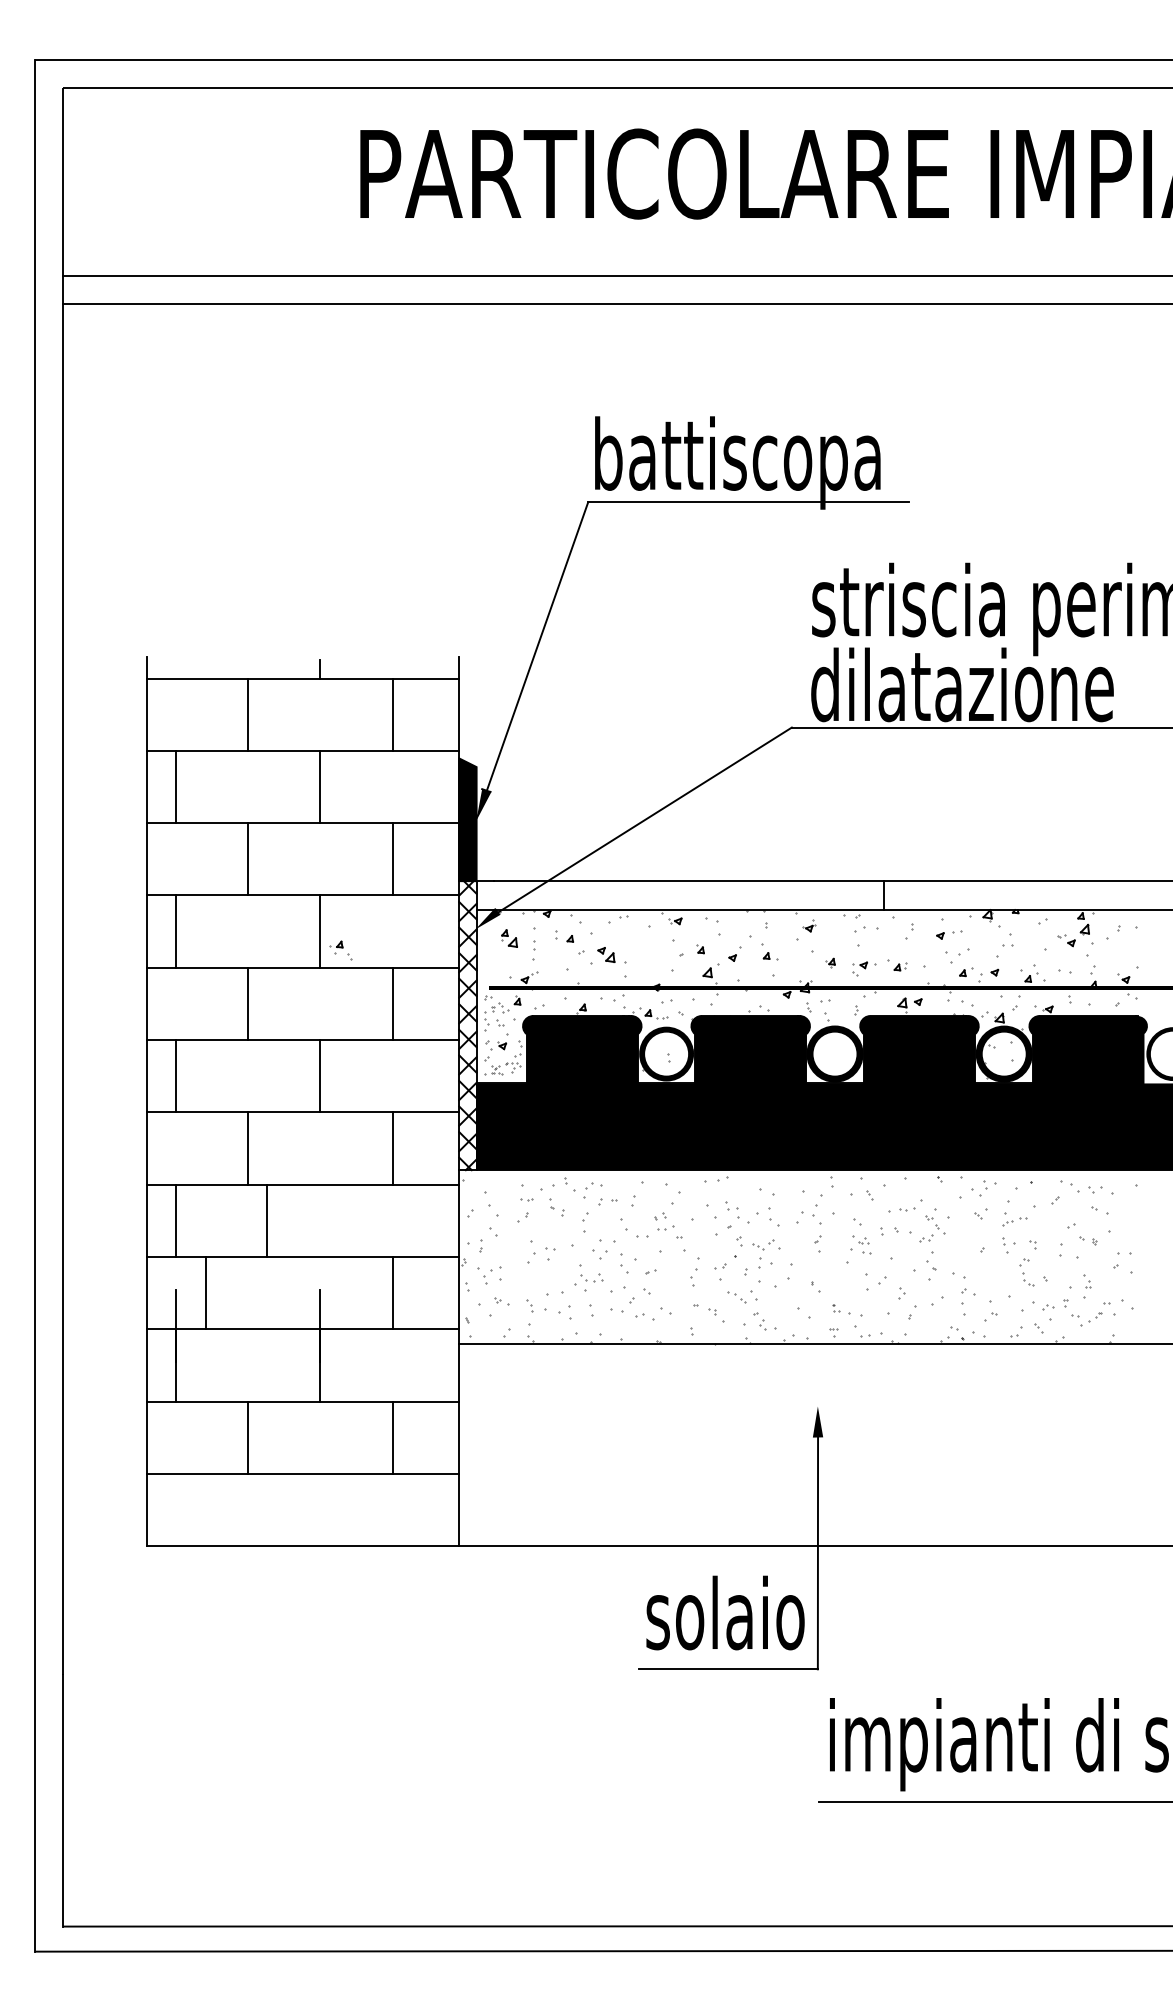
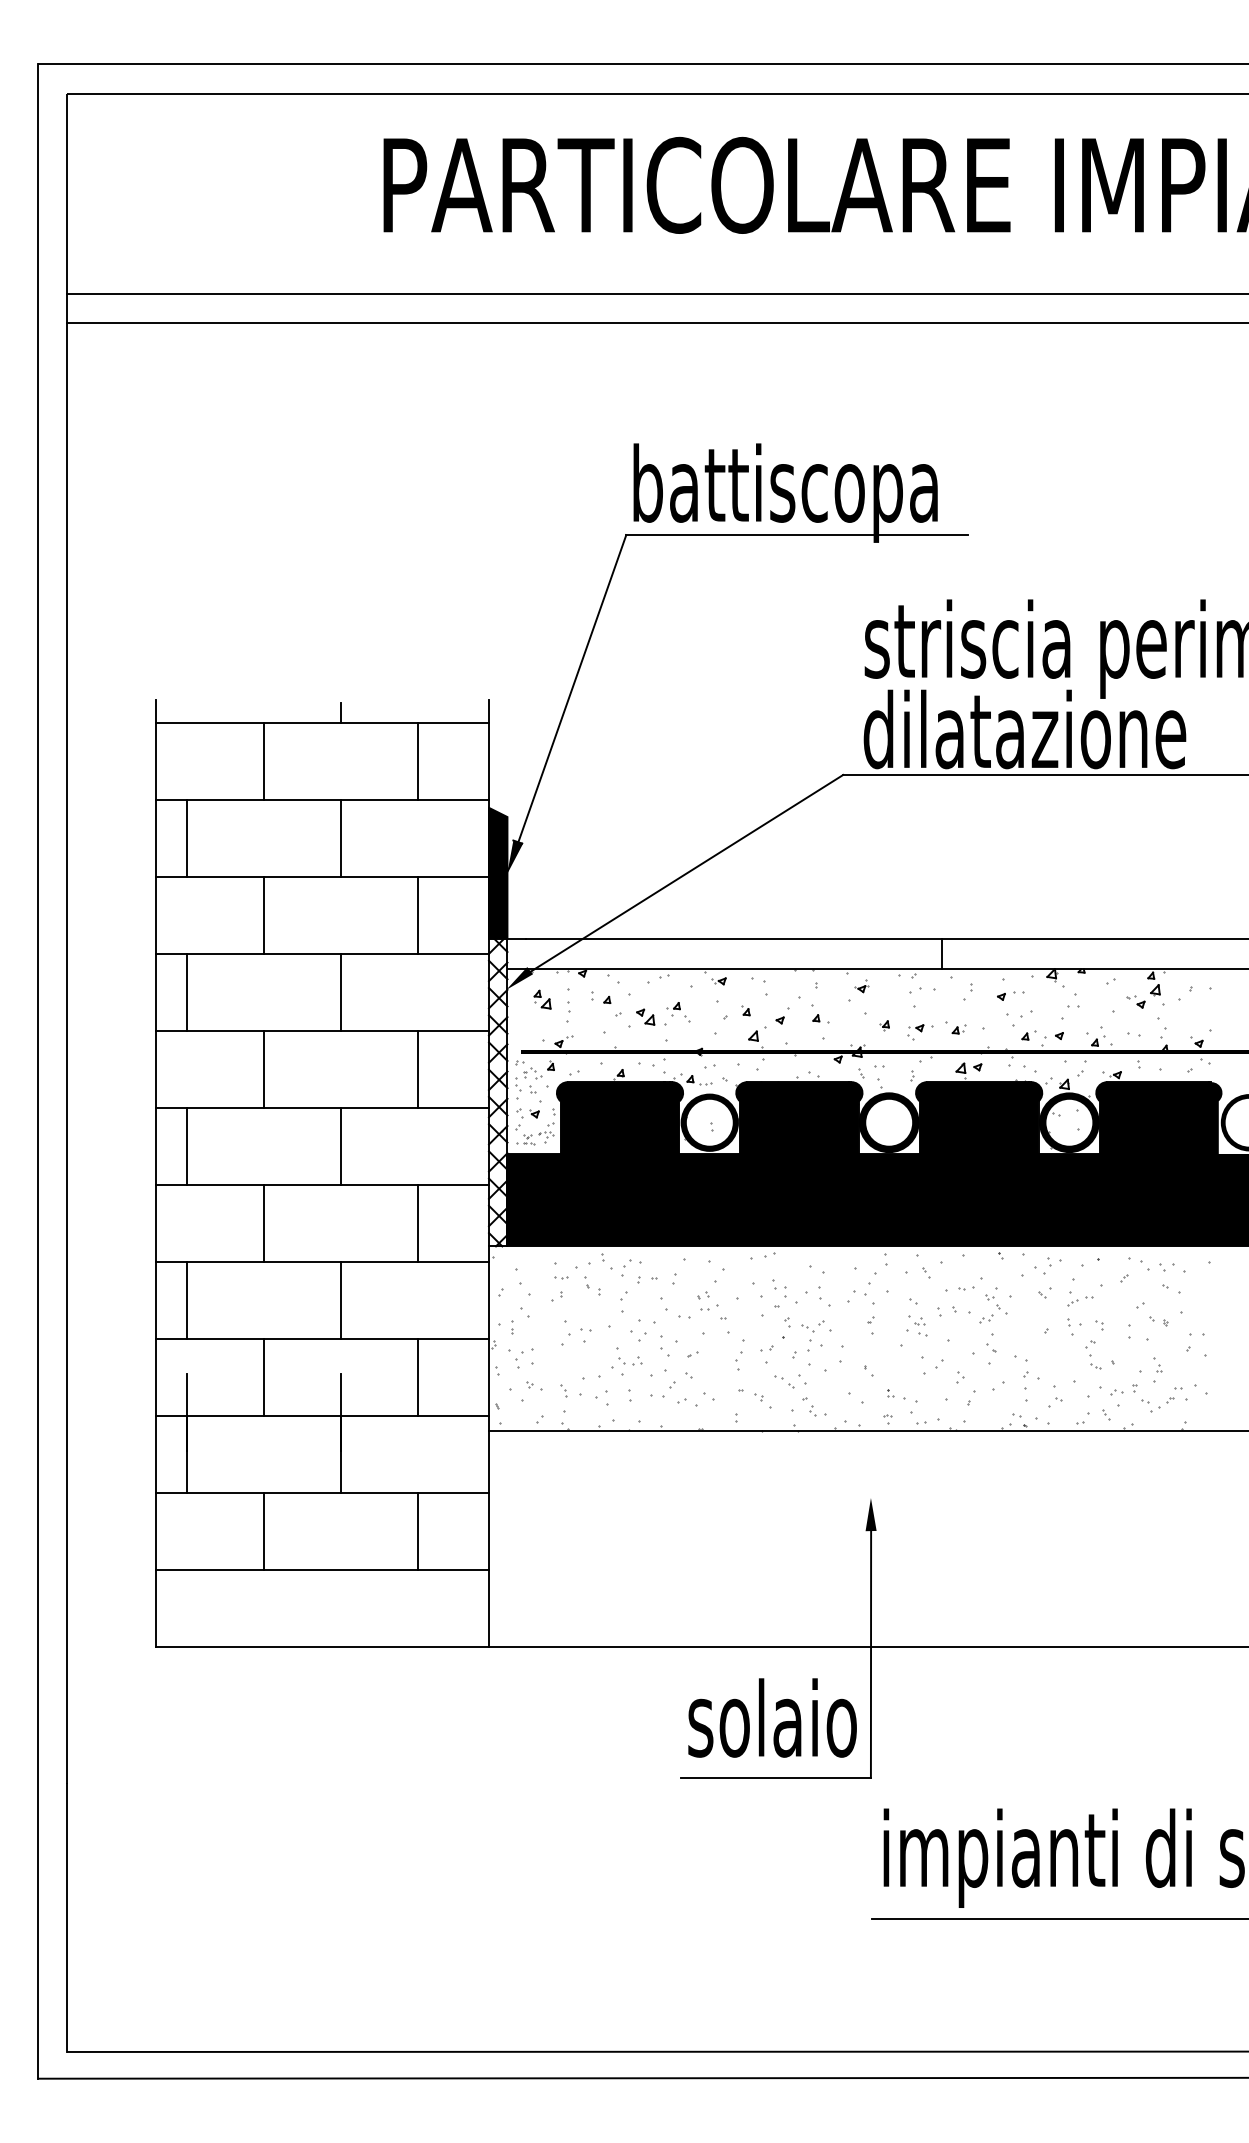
part: (340, 950) -> (677, 1012), moved
line: (267, 1220) -> (341, 1299), moved
line: (206, 1292) -> (264, 1376), moved

